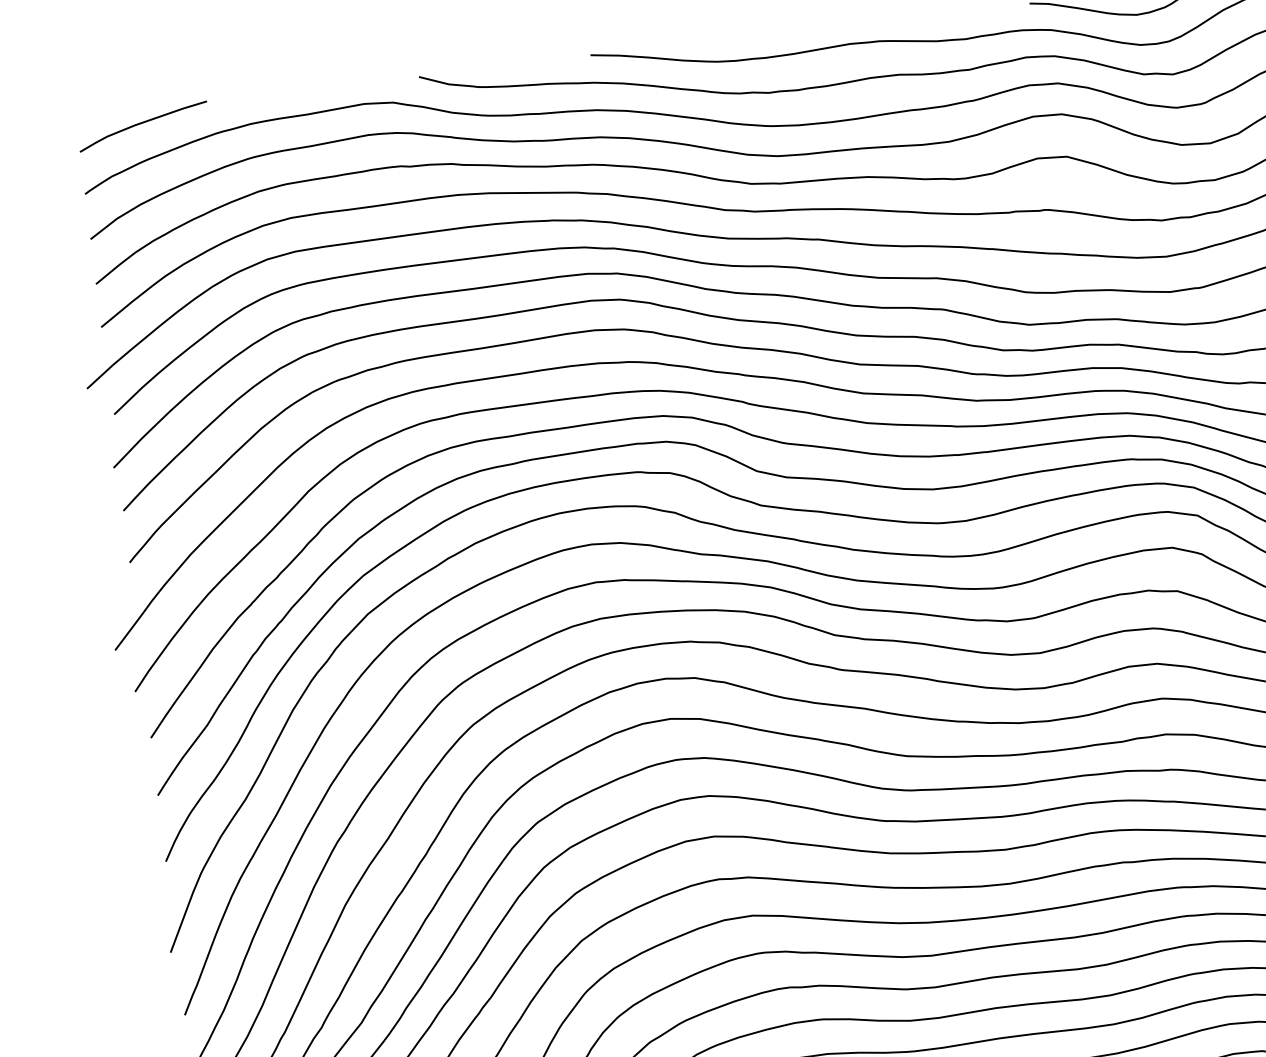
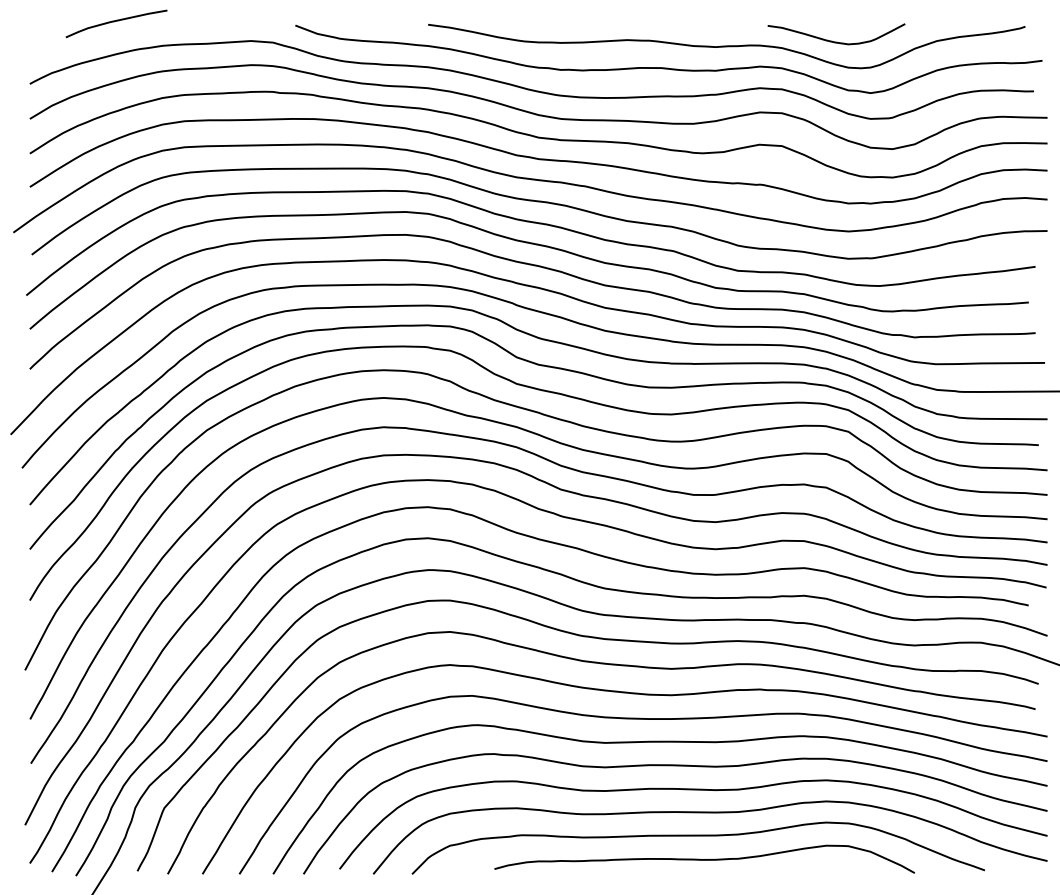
curve: (142, 123) -> (116, 21), moved

